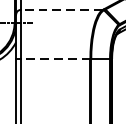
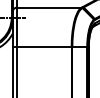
line: (61, 9) -> (48, 7), dashed -> solid
line: (54, 58) -> (43, 46), dashed -> solid

